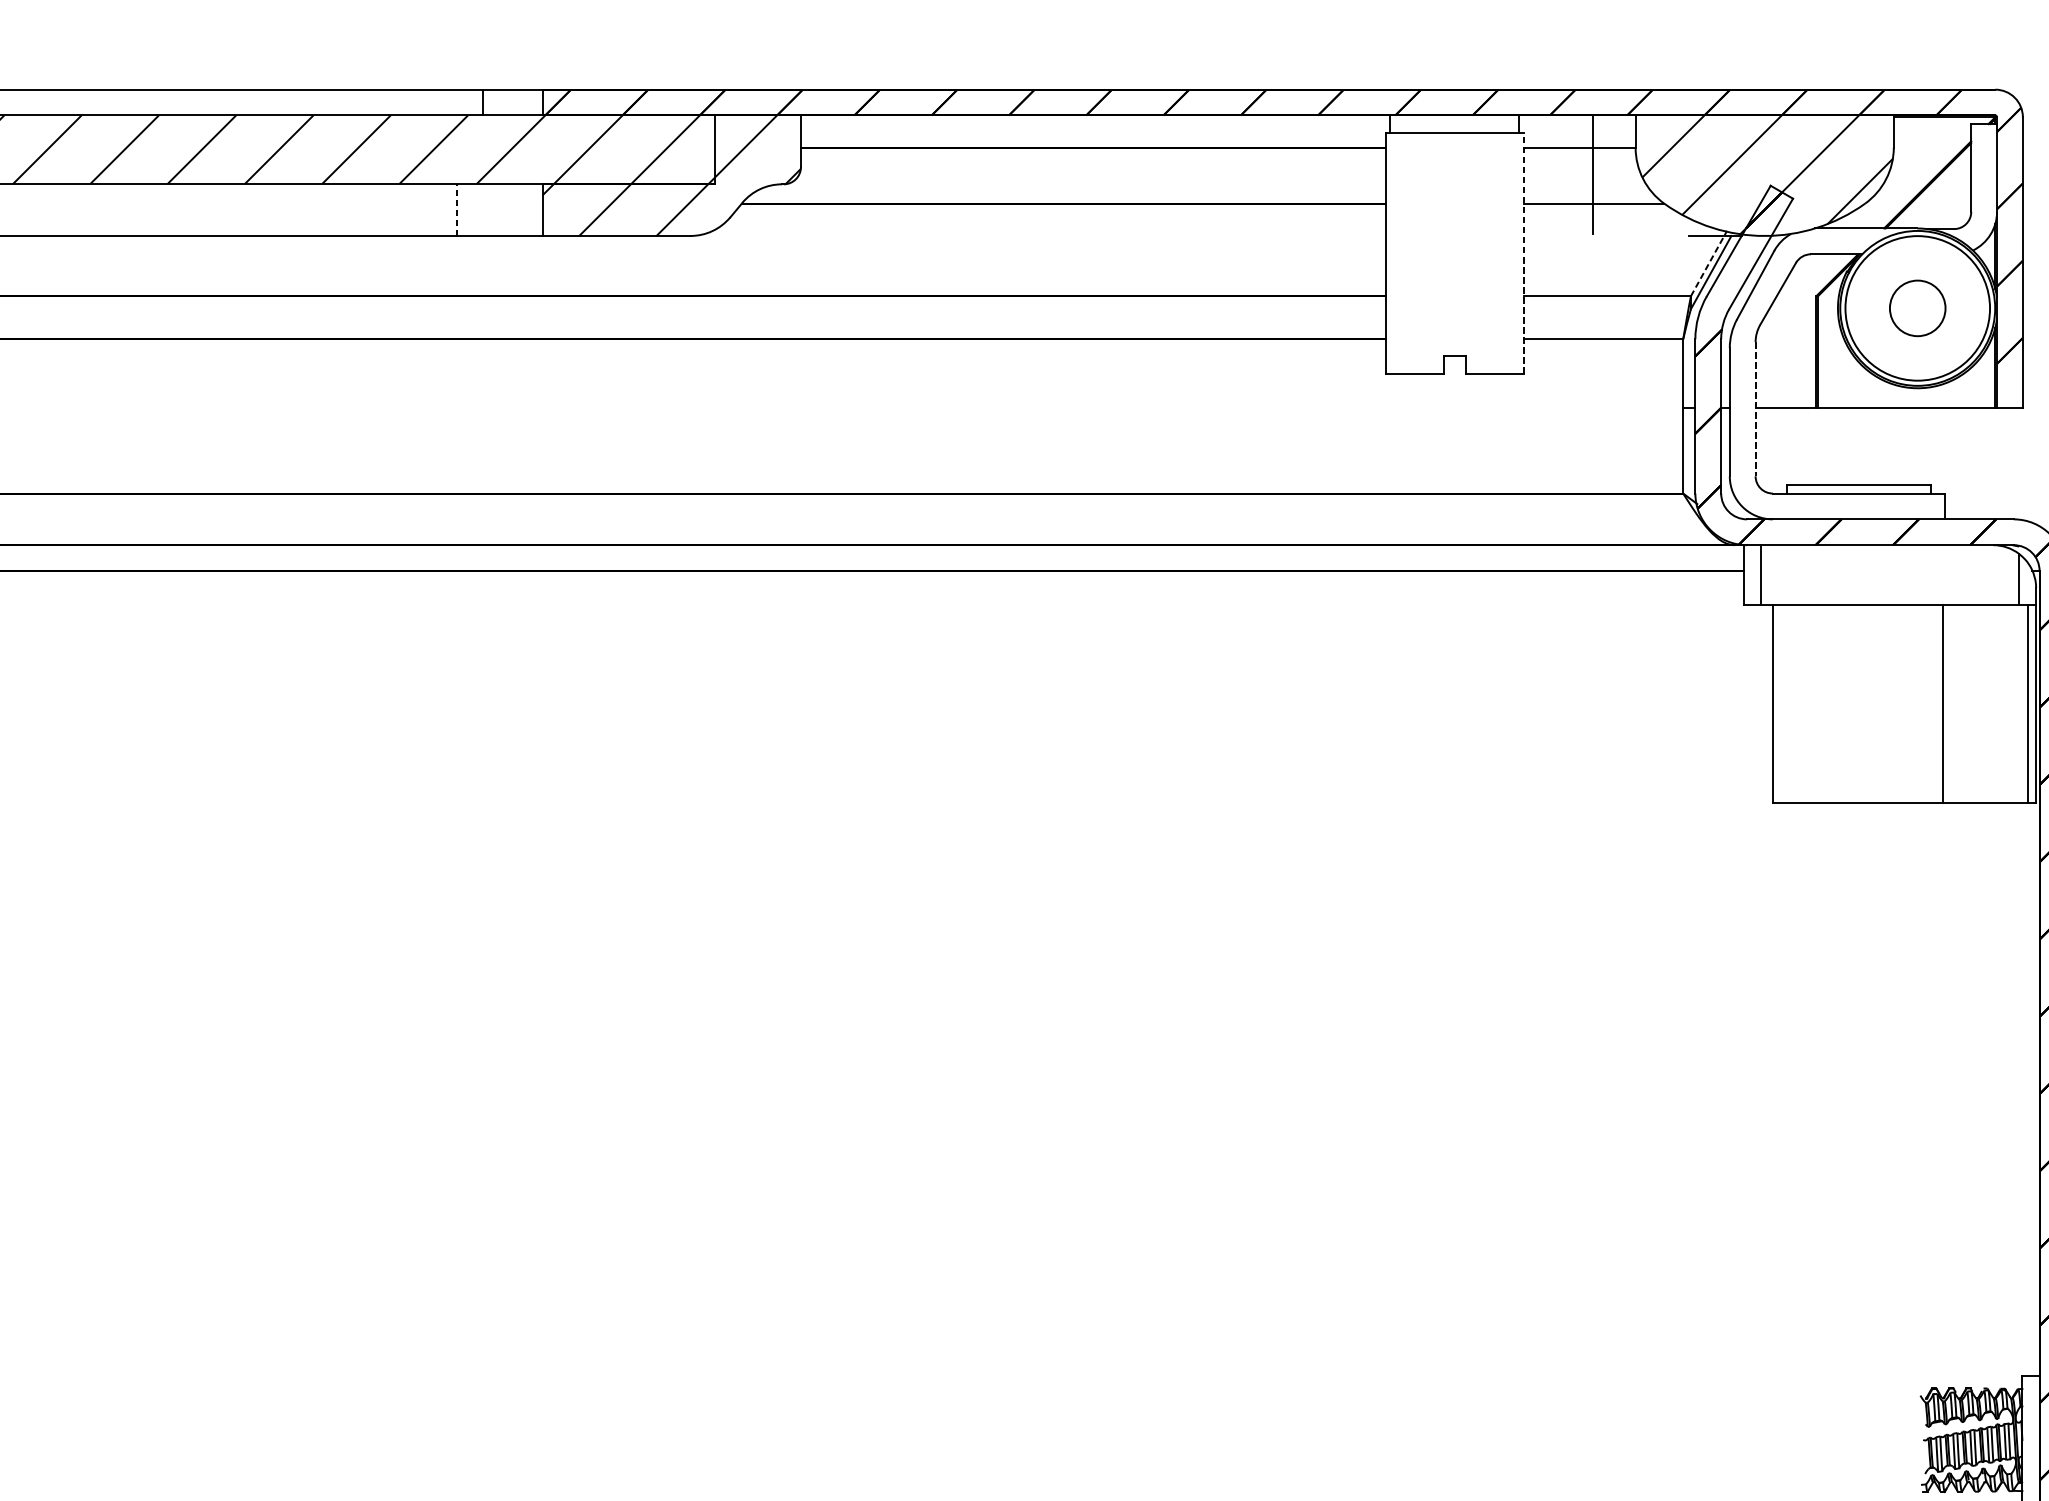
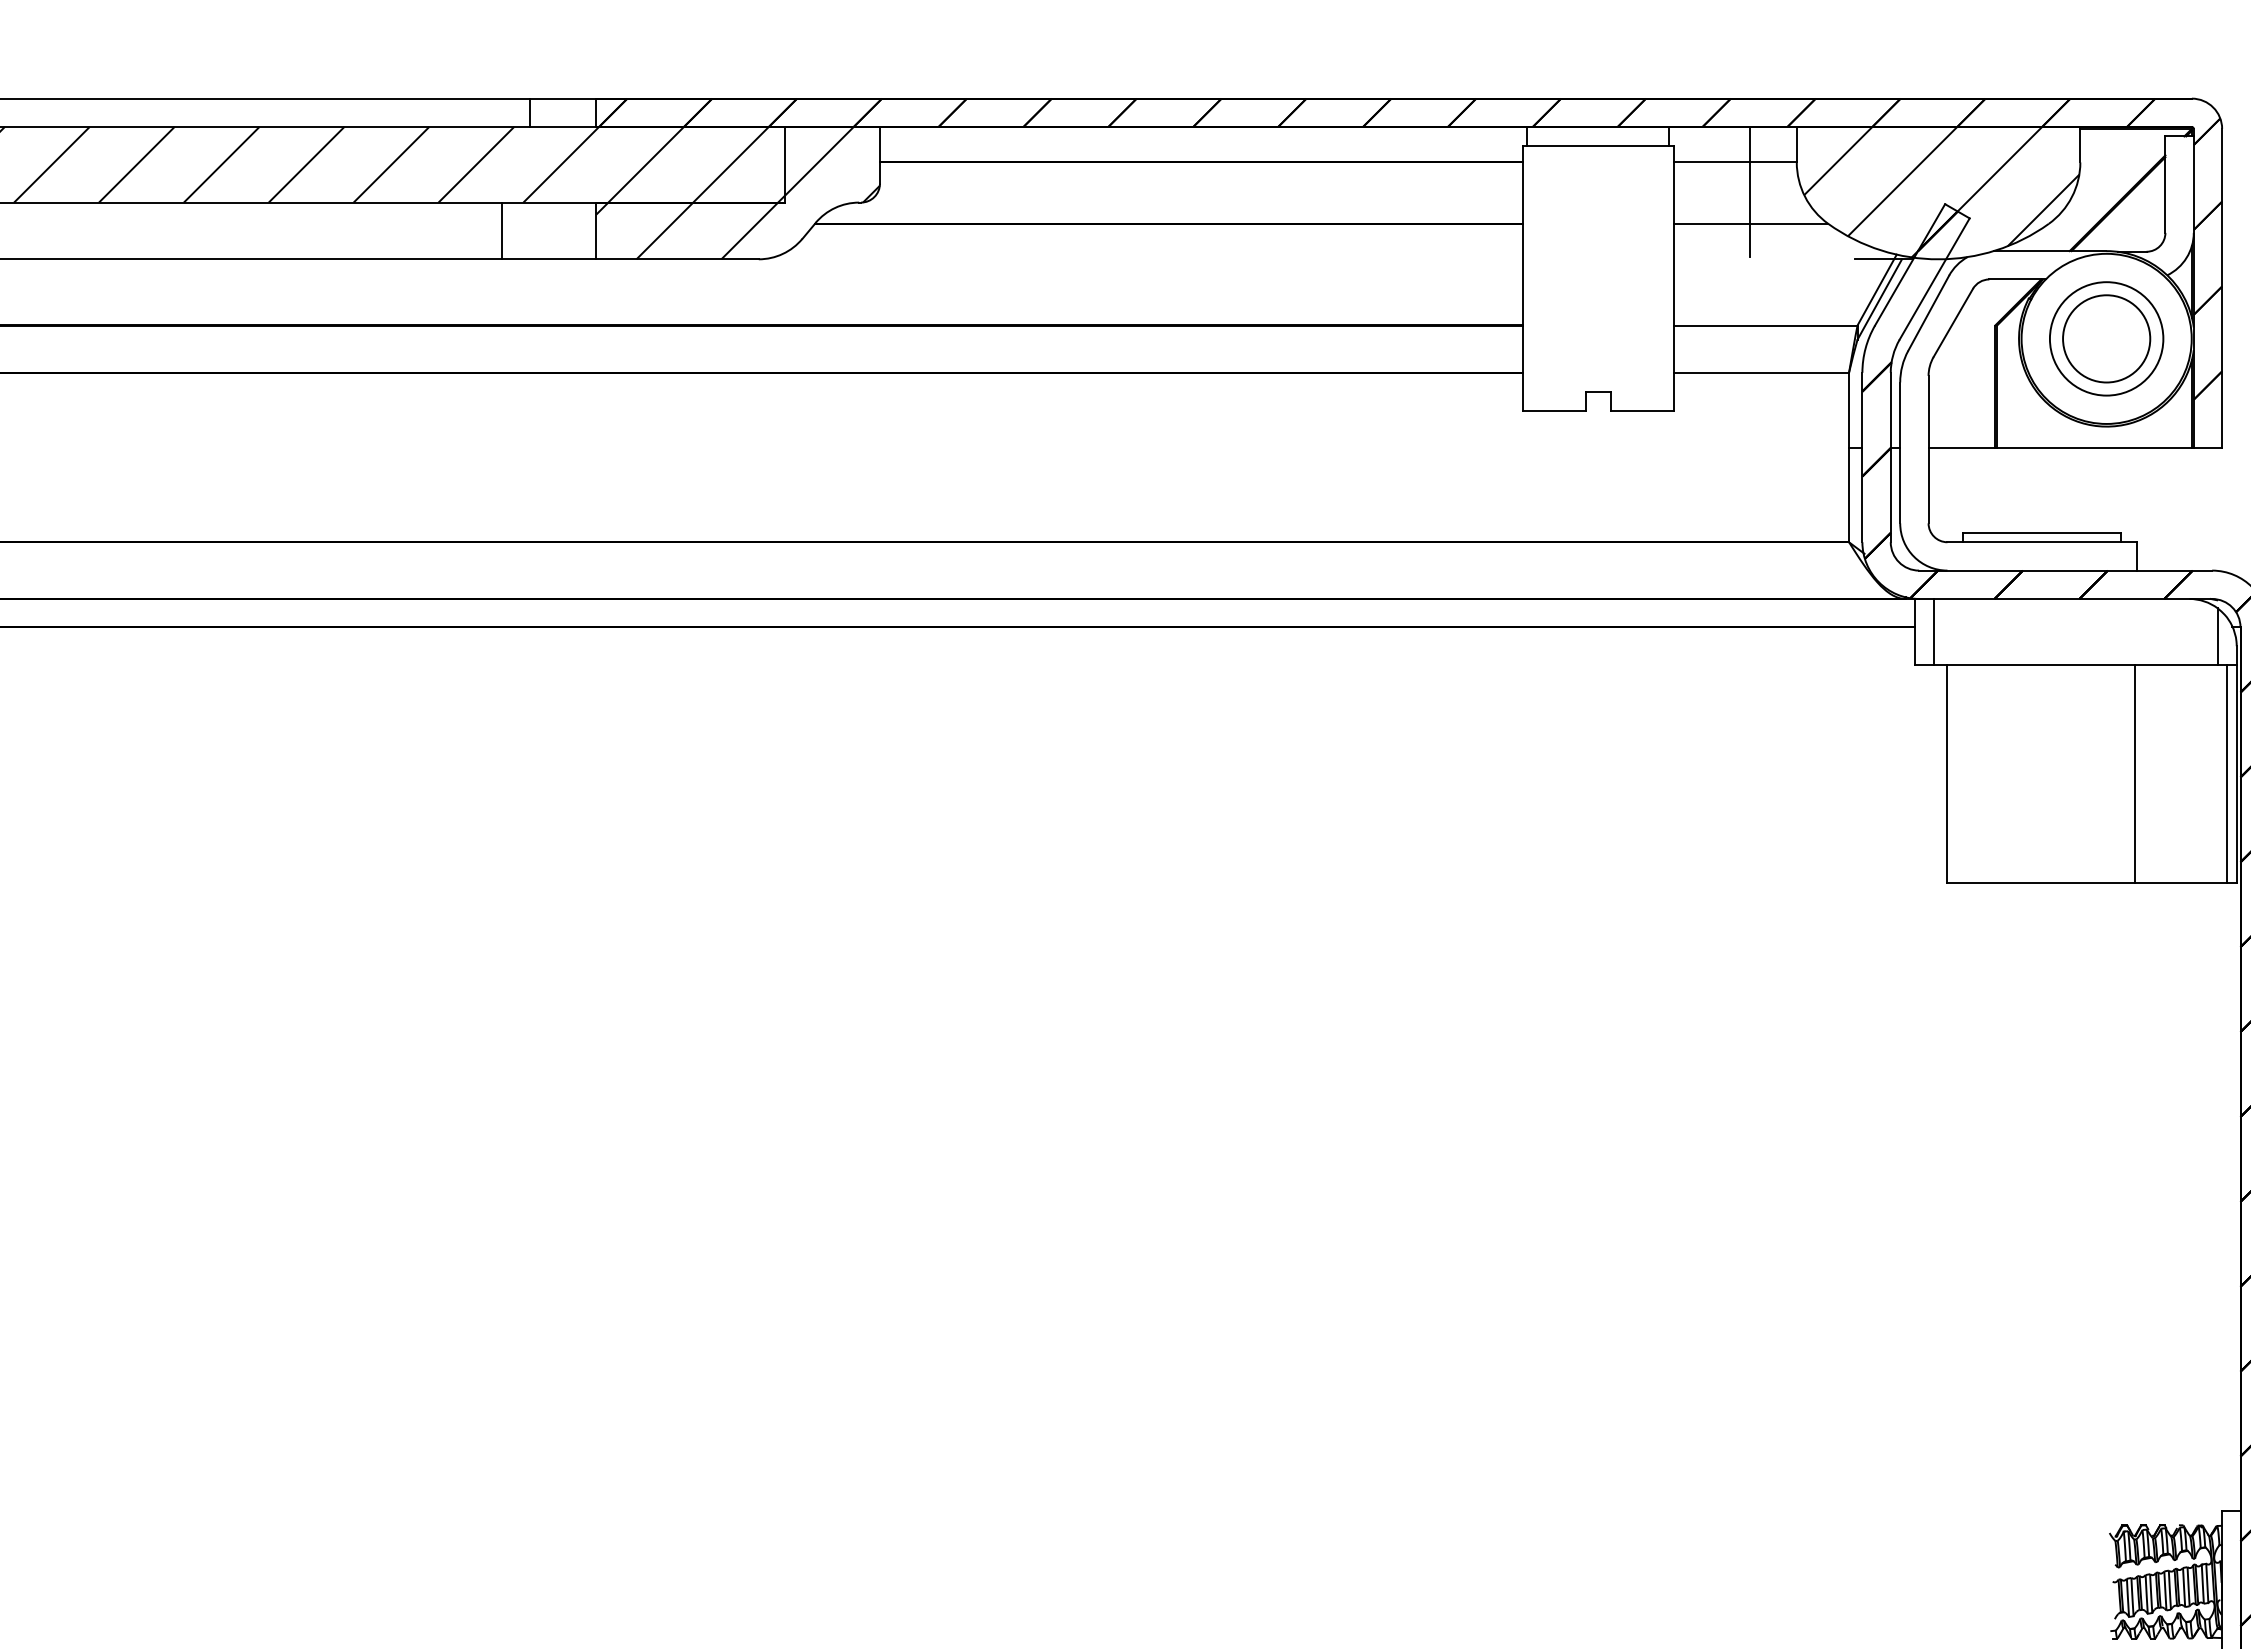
line: (456, 209) -> (501, 230), dashed -> solid
line: (1523, 252) -> (1673, 277), dashed -> solid
line: (1707, 266) -> (1875, 292), dashed -> solid
circle: (1917, 308) -> (2106, 338), size x0.71
circle: (1917, 308) -> (2106, 338), size x1.43
line: (1755, 409) -> (1928, 449), dashed -> solid

